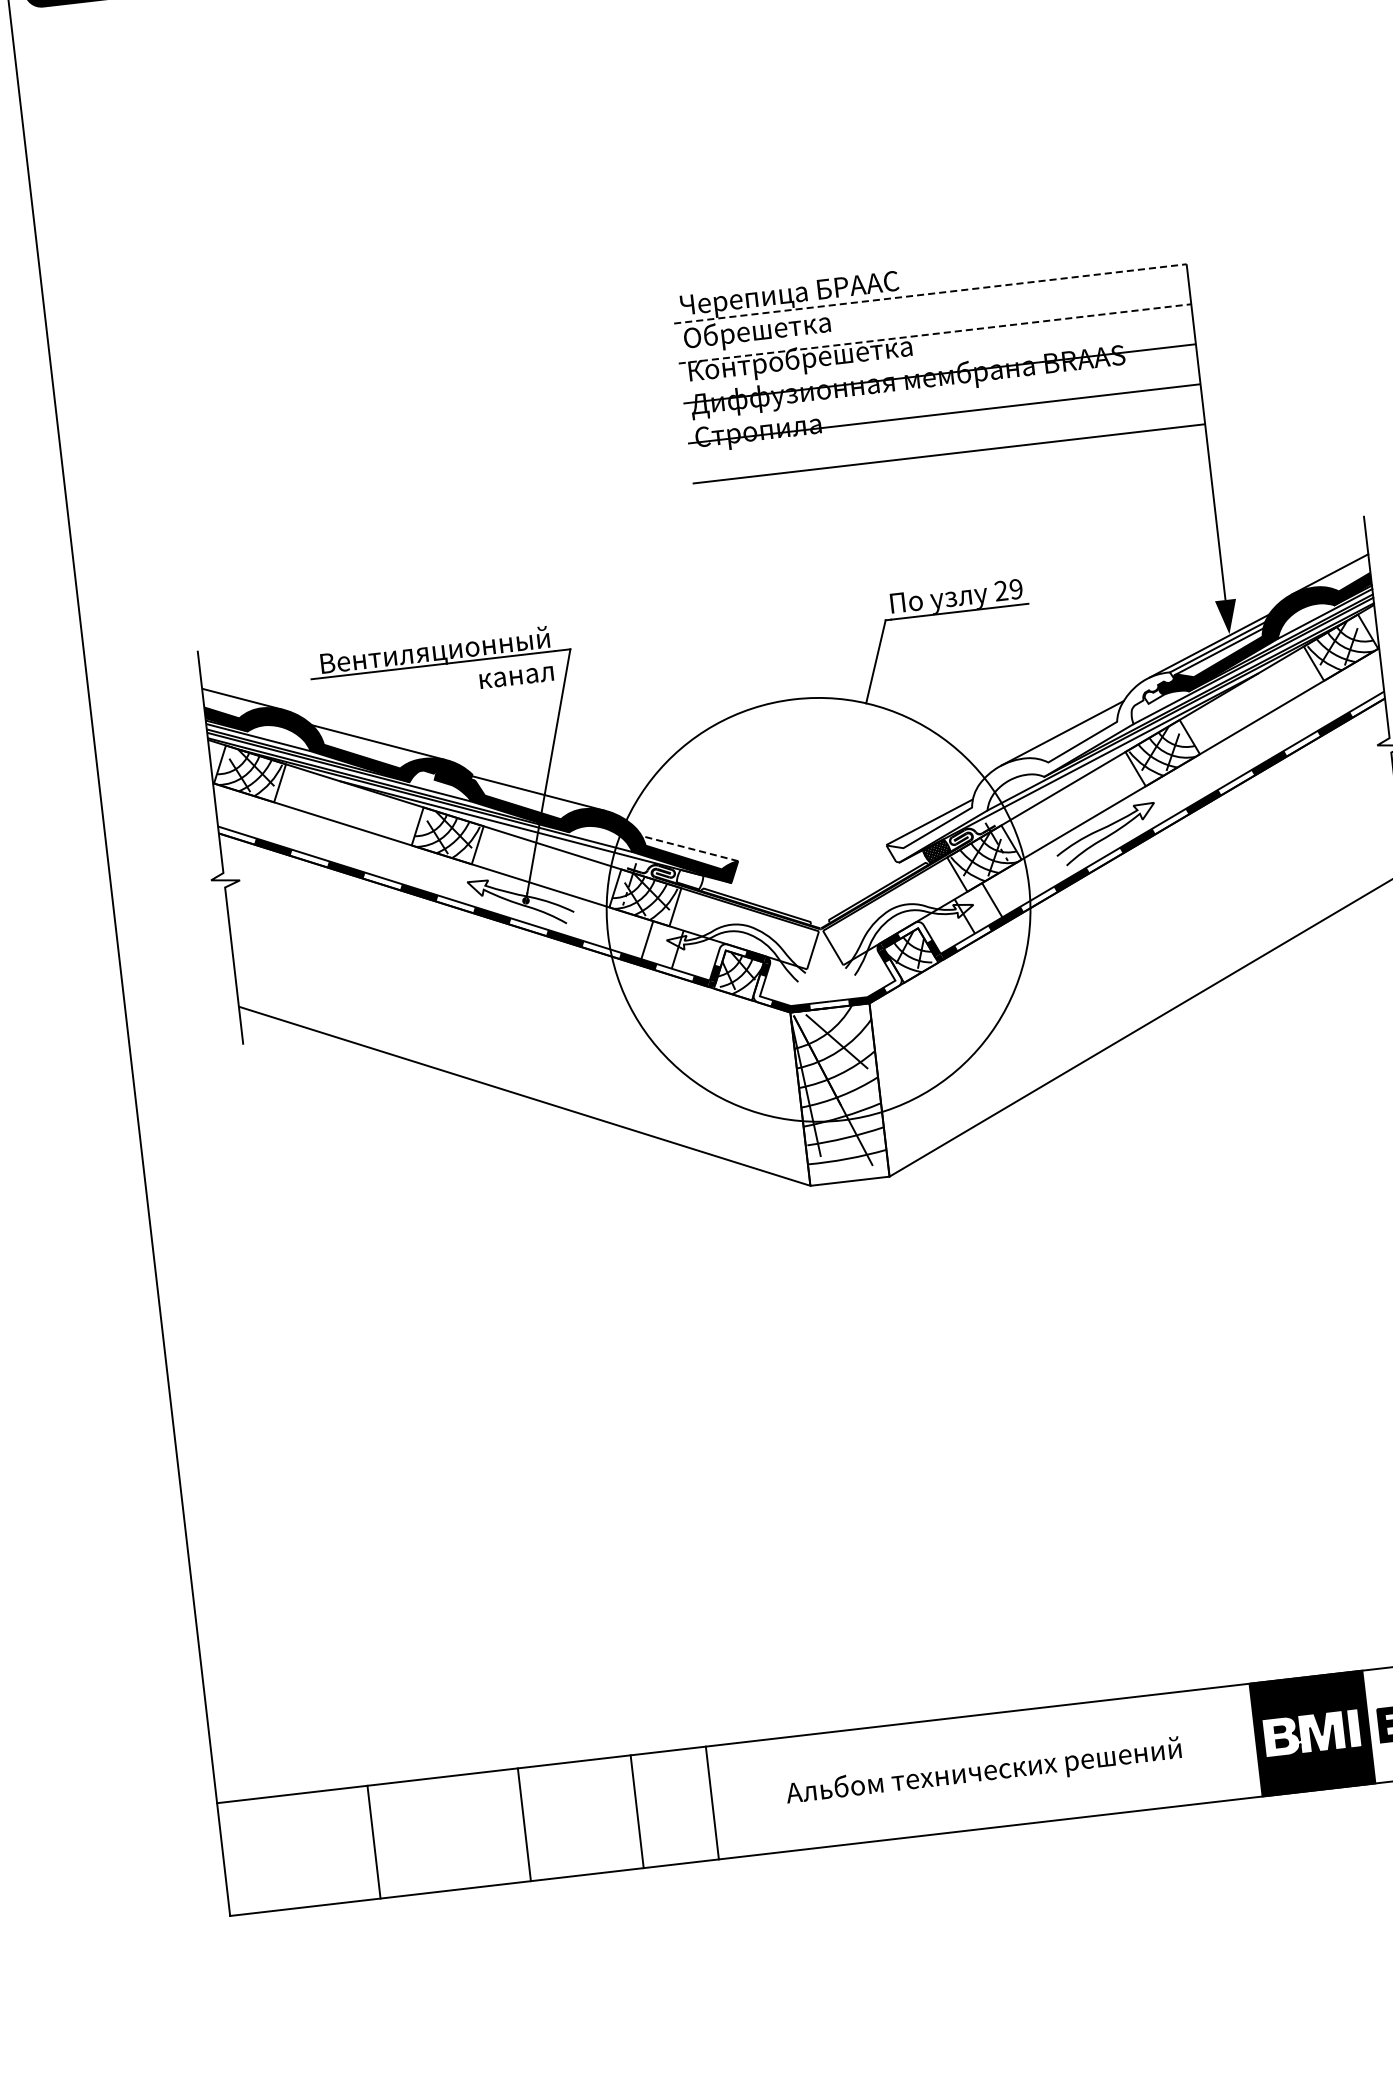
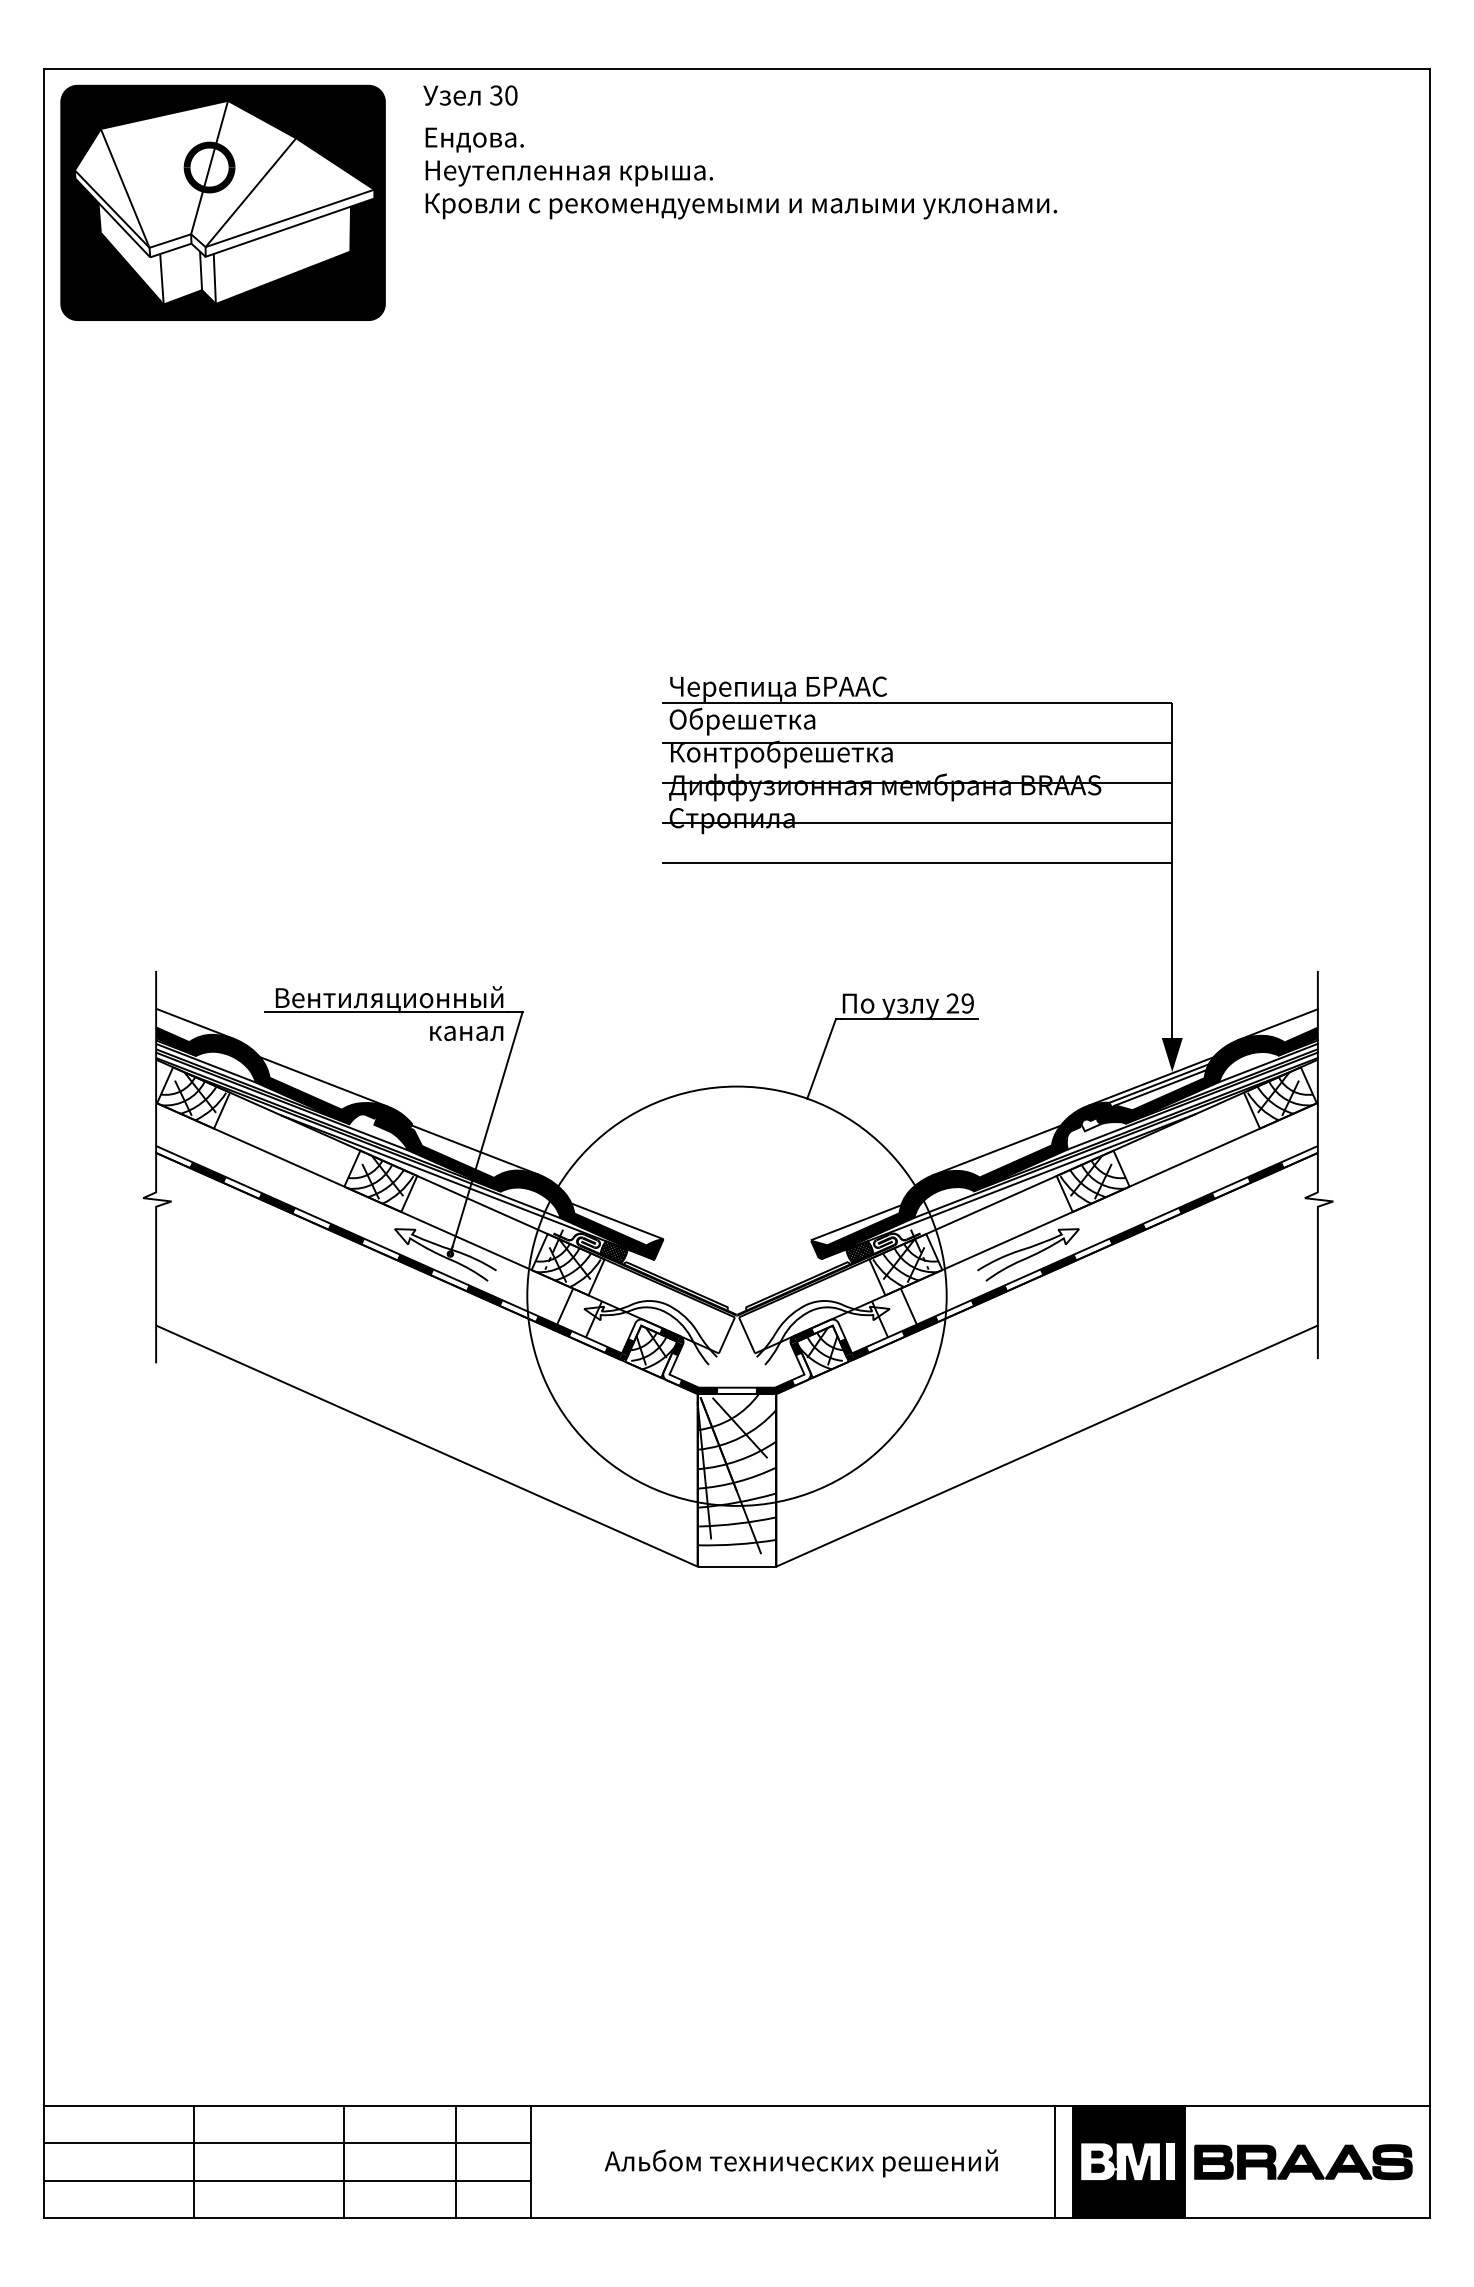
line: (930, 293) -> (917, 703), dashed -> solid
line: (935, 334) -> (917, 743), dashed -> solid
fill: (1030, 767) -> (961, 1180), added
line: (689, 848) -> (617, 1221), dashed -> solid
hatch: (689, 879) -> (613, 1251), added
line: (1238, 1742) -> (1055, 2162), added
line: (465, 1812) -> (287, 2143), added
line: (470, 1849) -> (287, 2180), added

